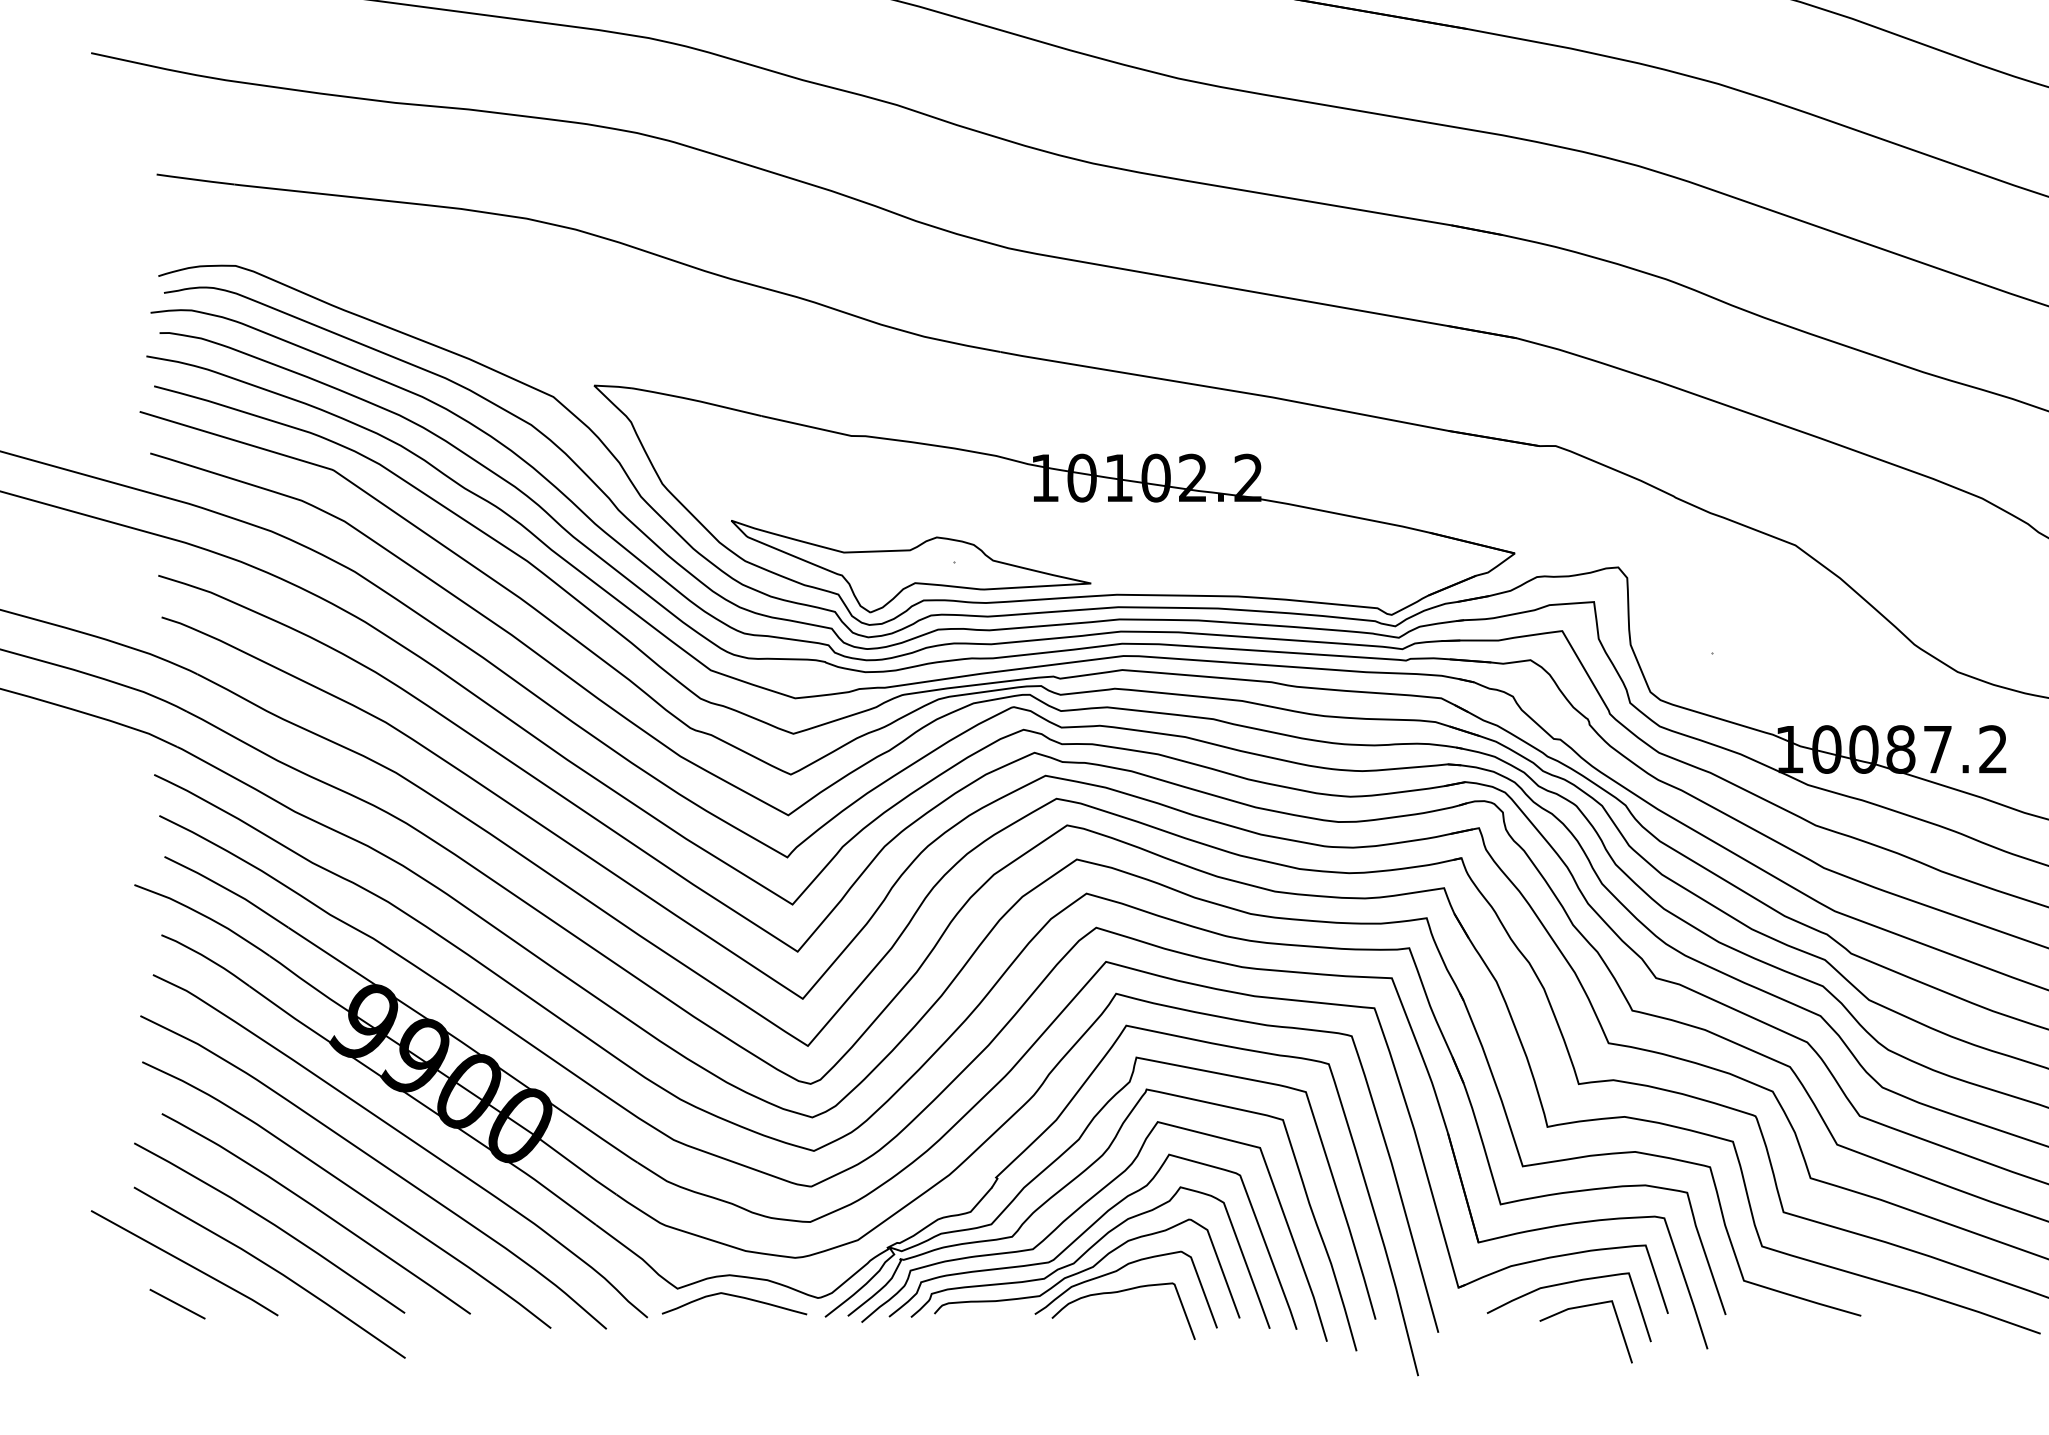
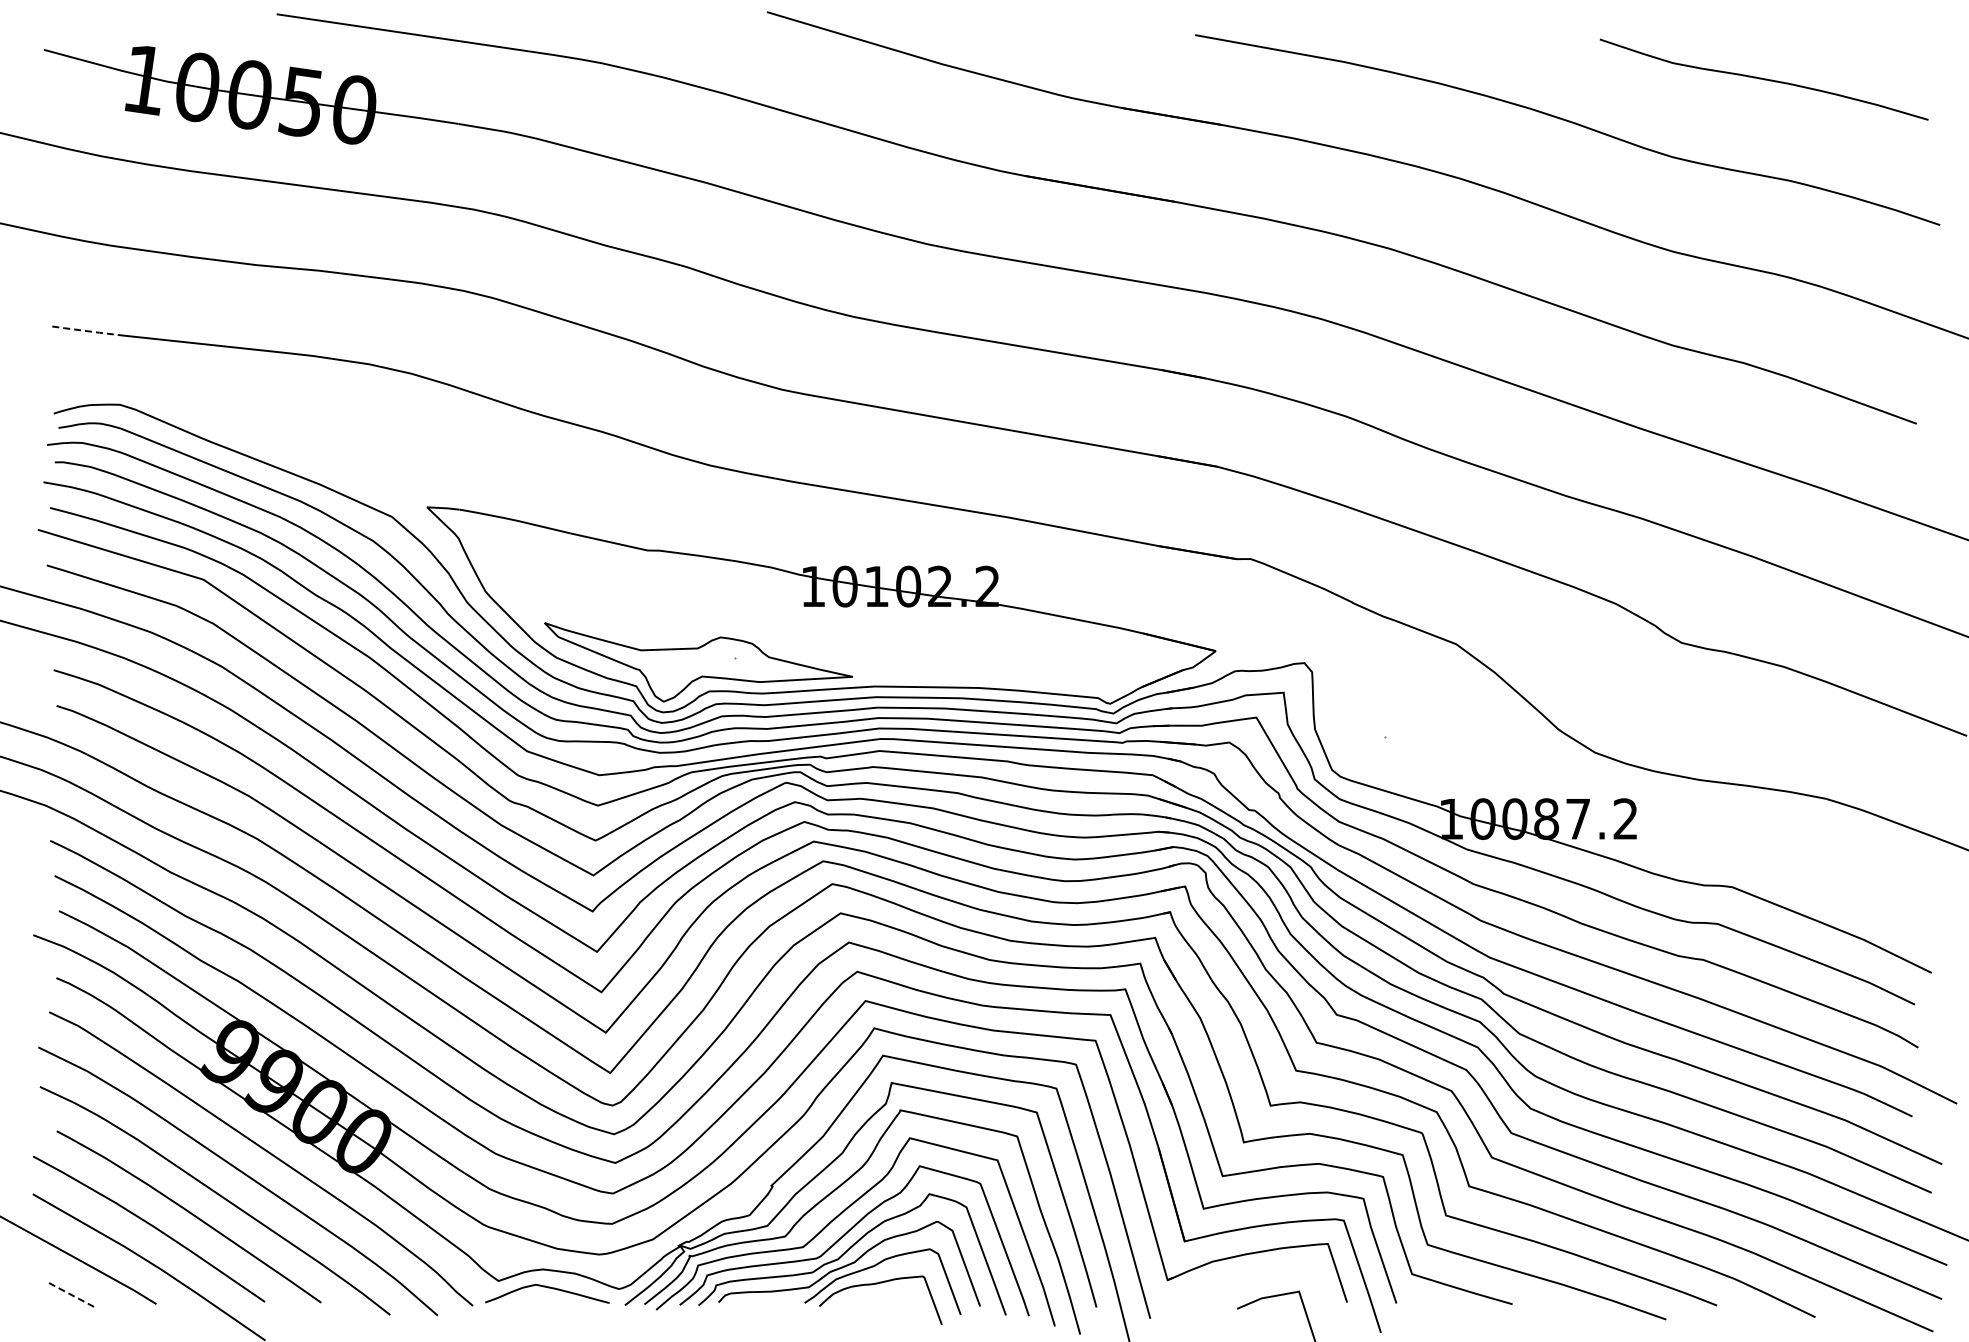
line: (195, 179) -> (85, 330), solid -> dashed
curve: (1565, 1284) -> (1259, 1277), removed
line: (177, 1304) -> (70, 1294), solid -> dashed

